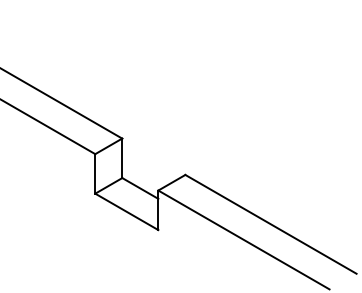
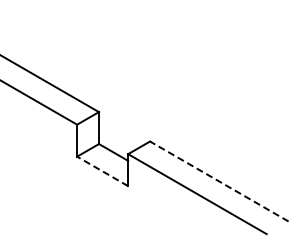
line: (126, 211) -> (102, 171), solid -> dashed
line: (271, 224) -> (219, 181), solid -> dashed

